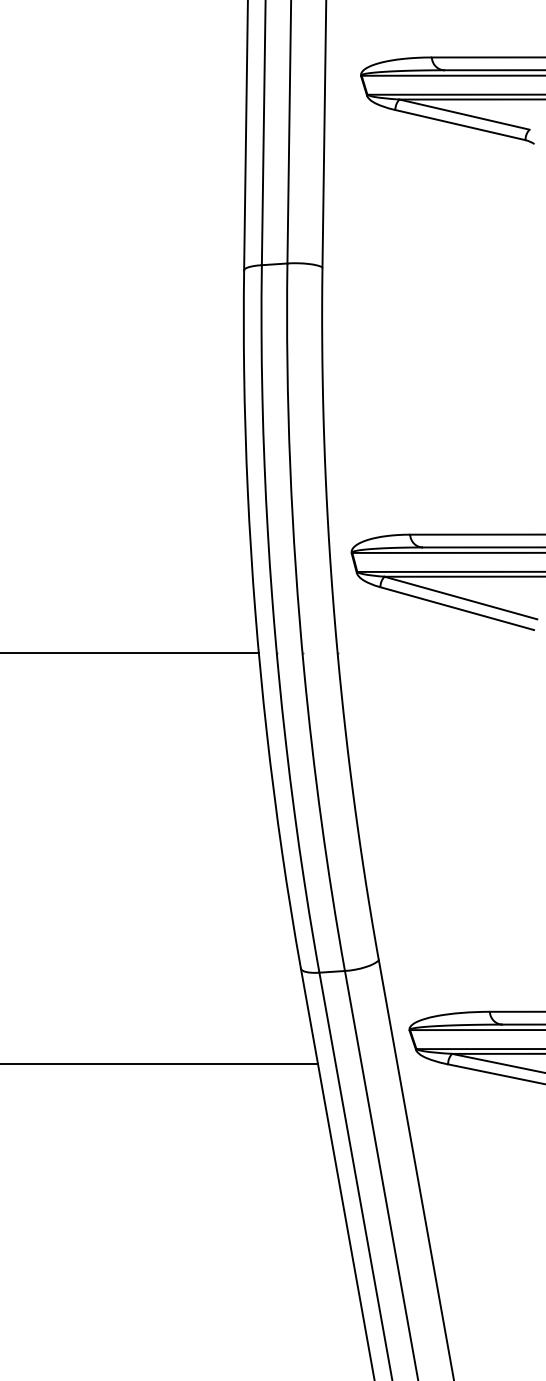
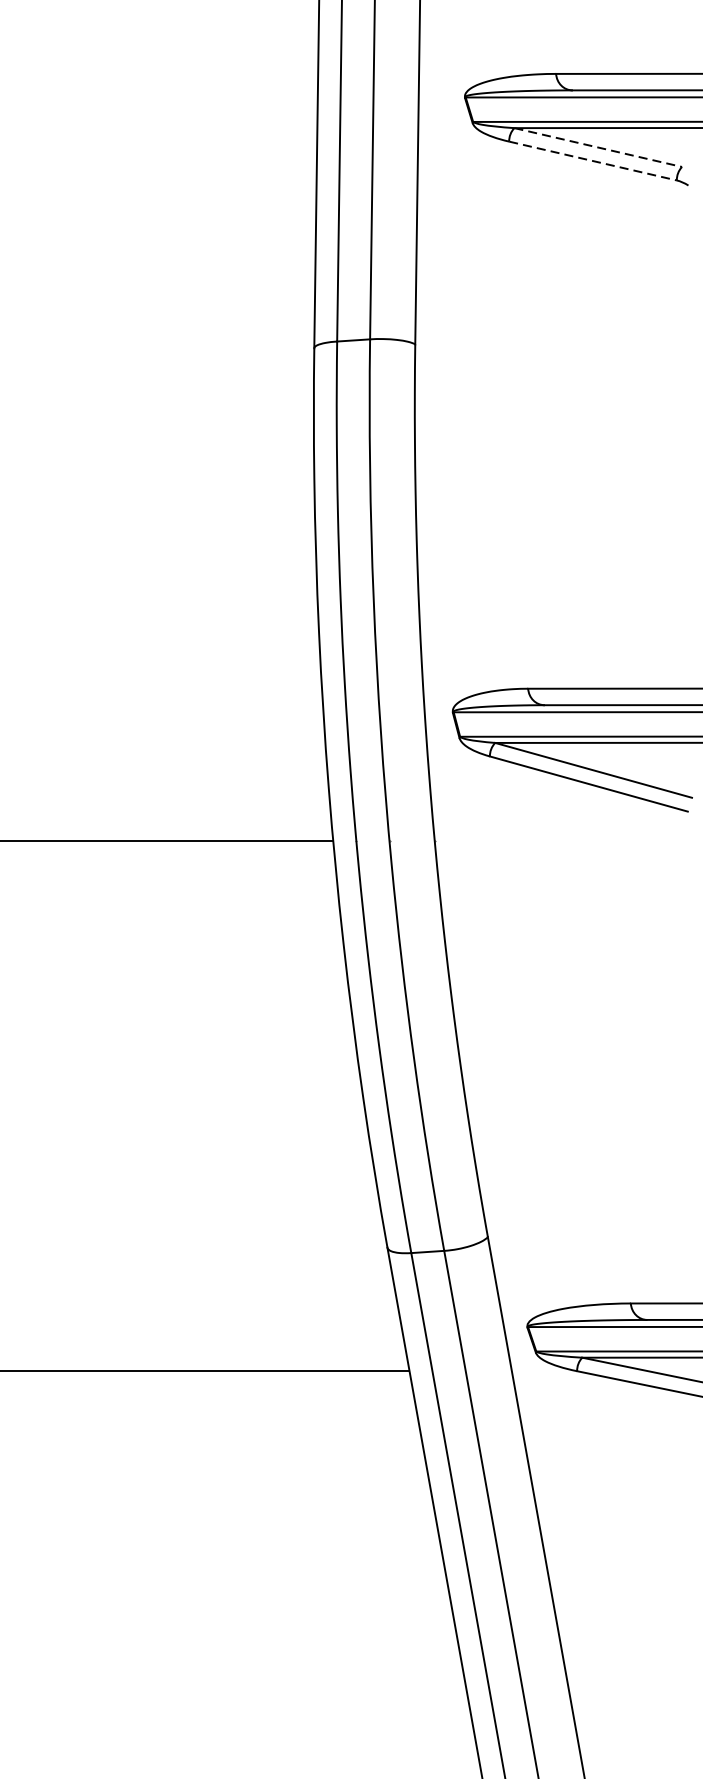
line: (464, 114) -> (598, 147), solid -> dashed
line: (460, 125) -> (593, 161), solid -> dashed

